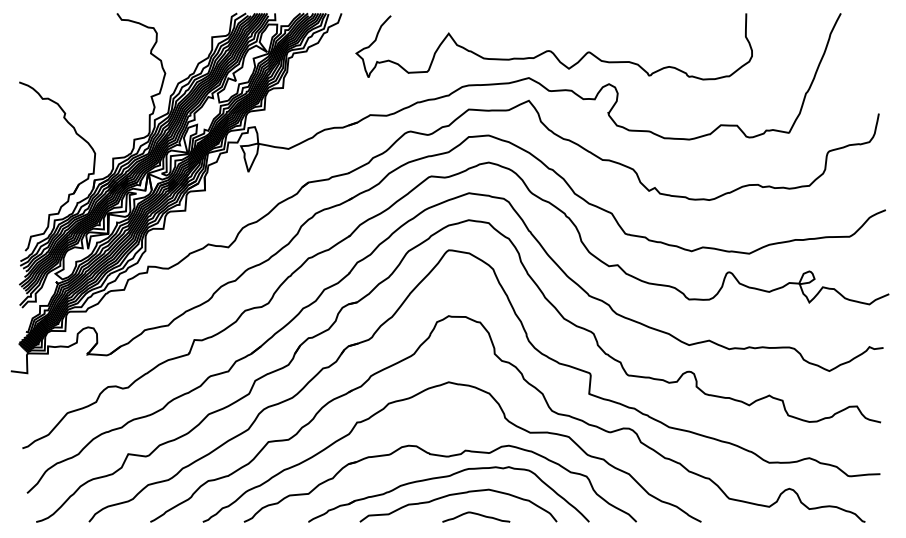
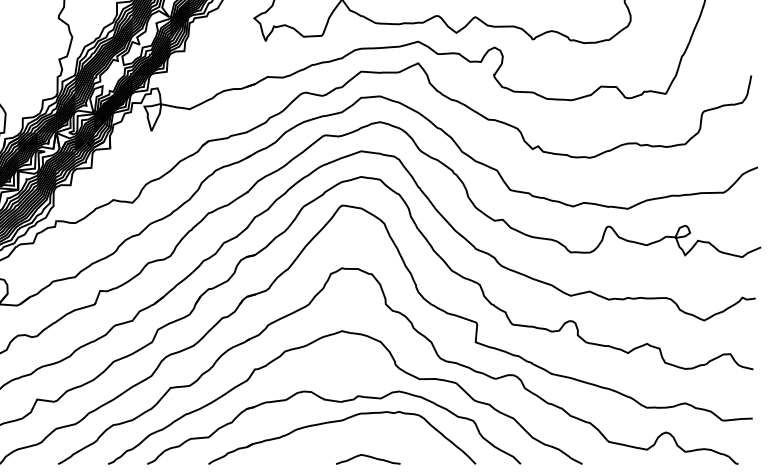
curve: (454, 495) -> (347, 438), removed

